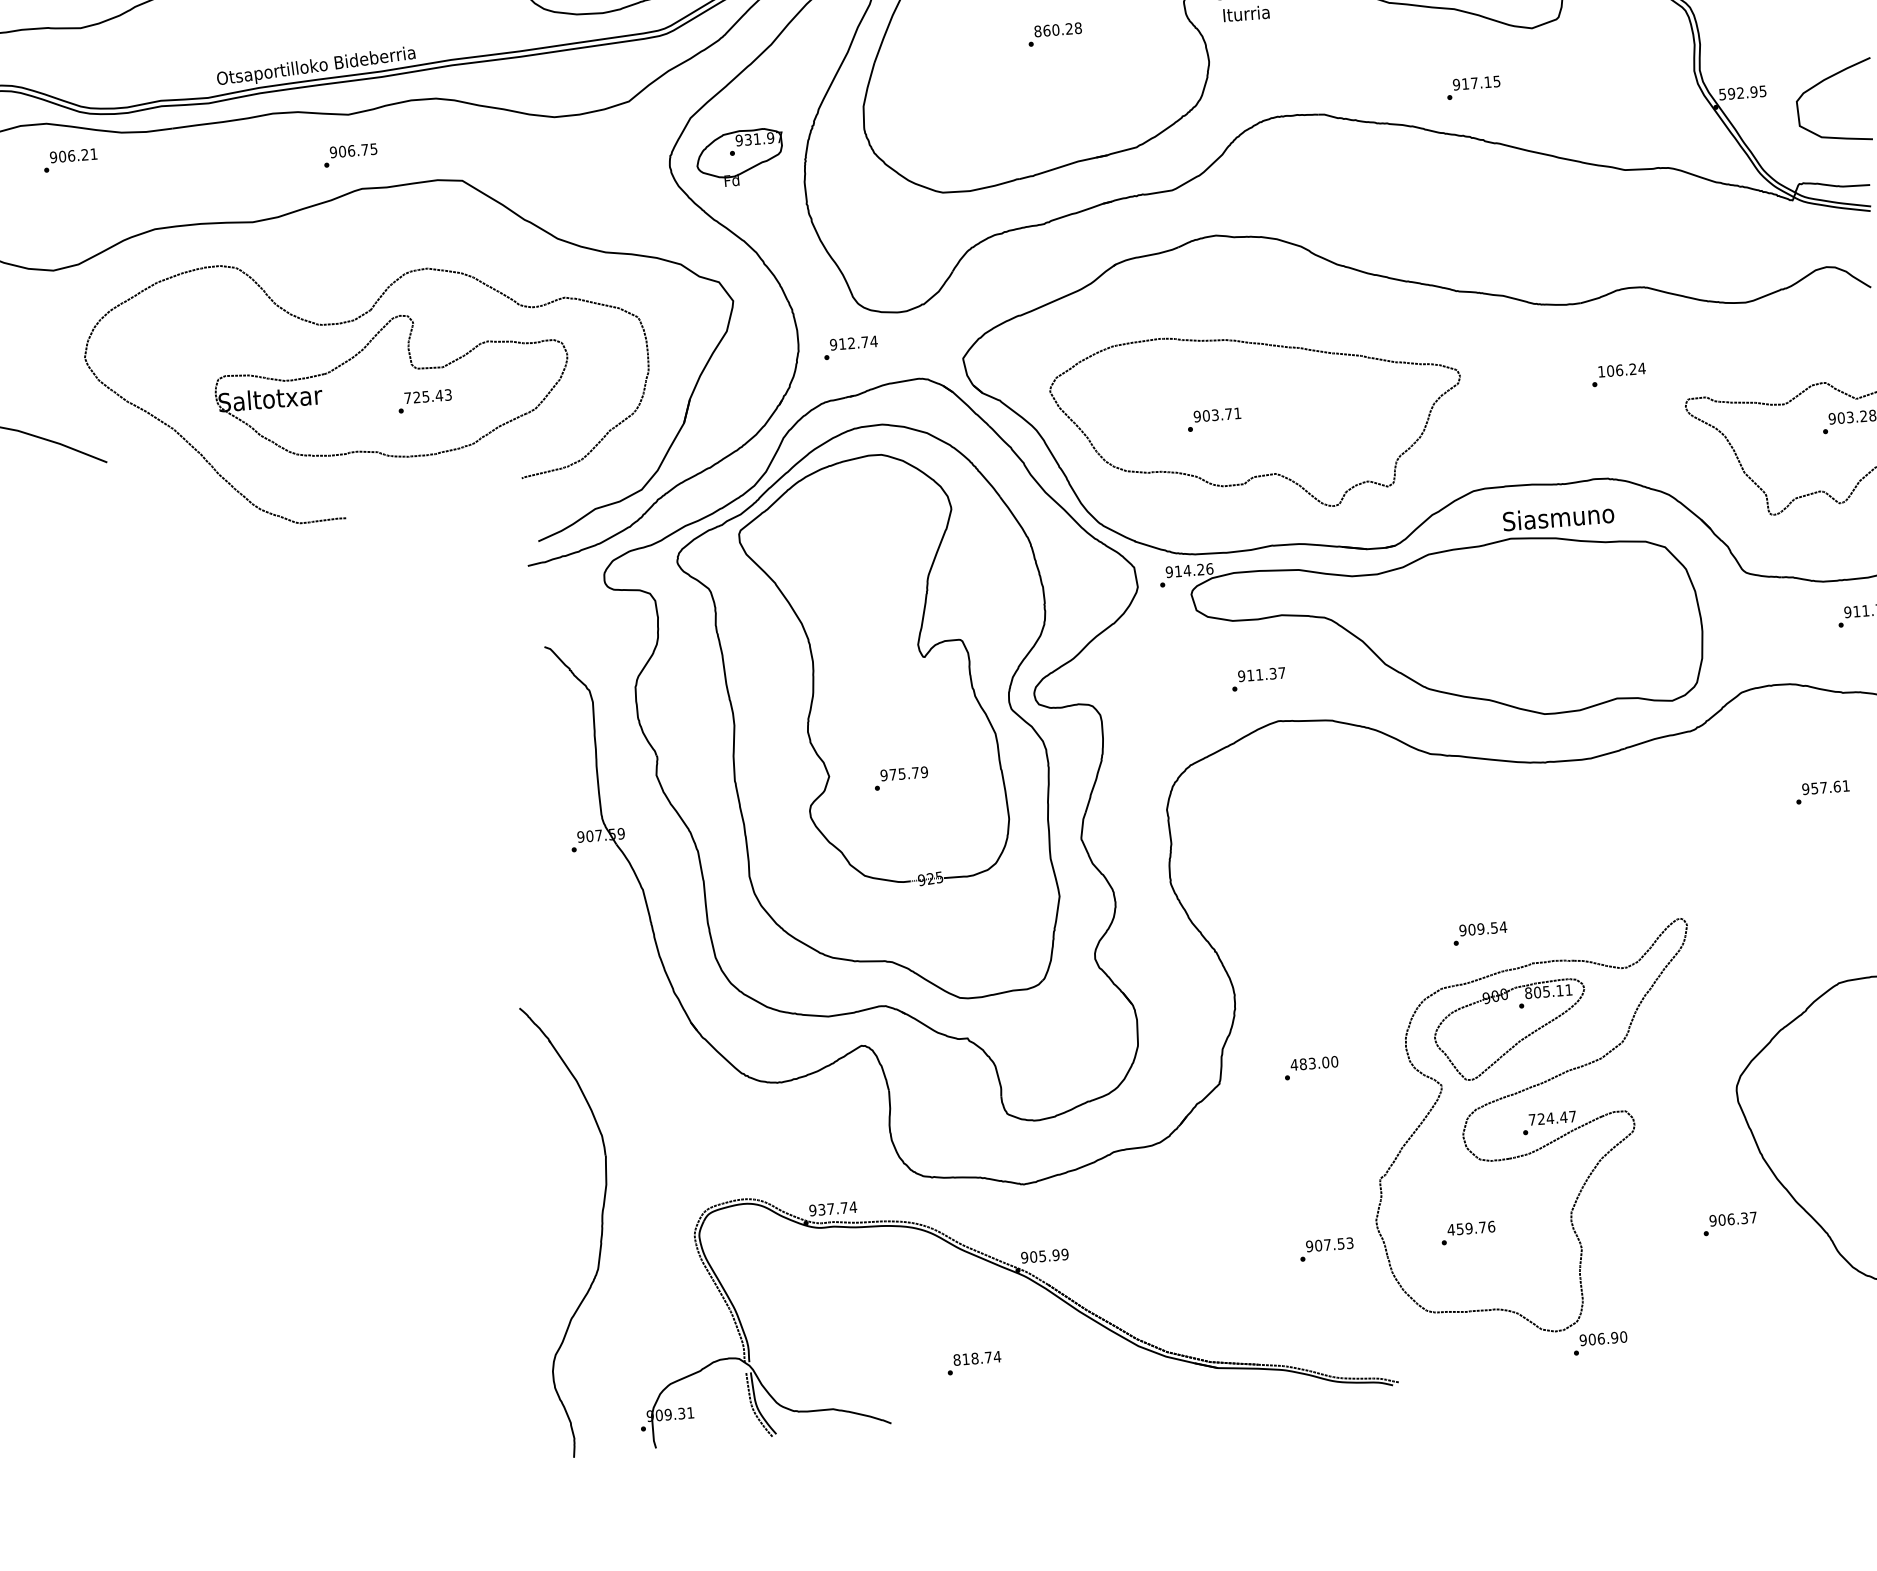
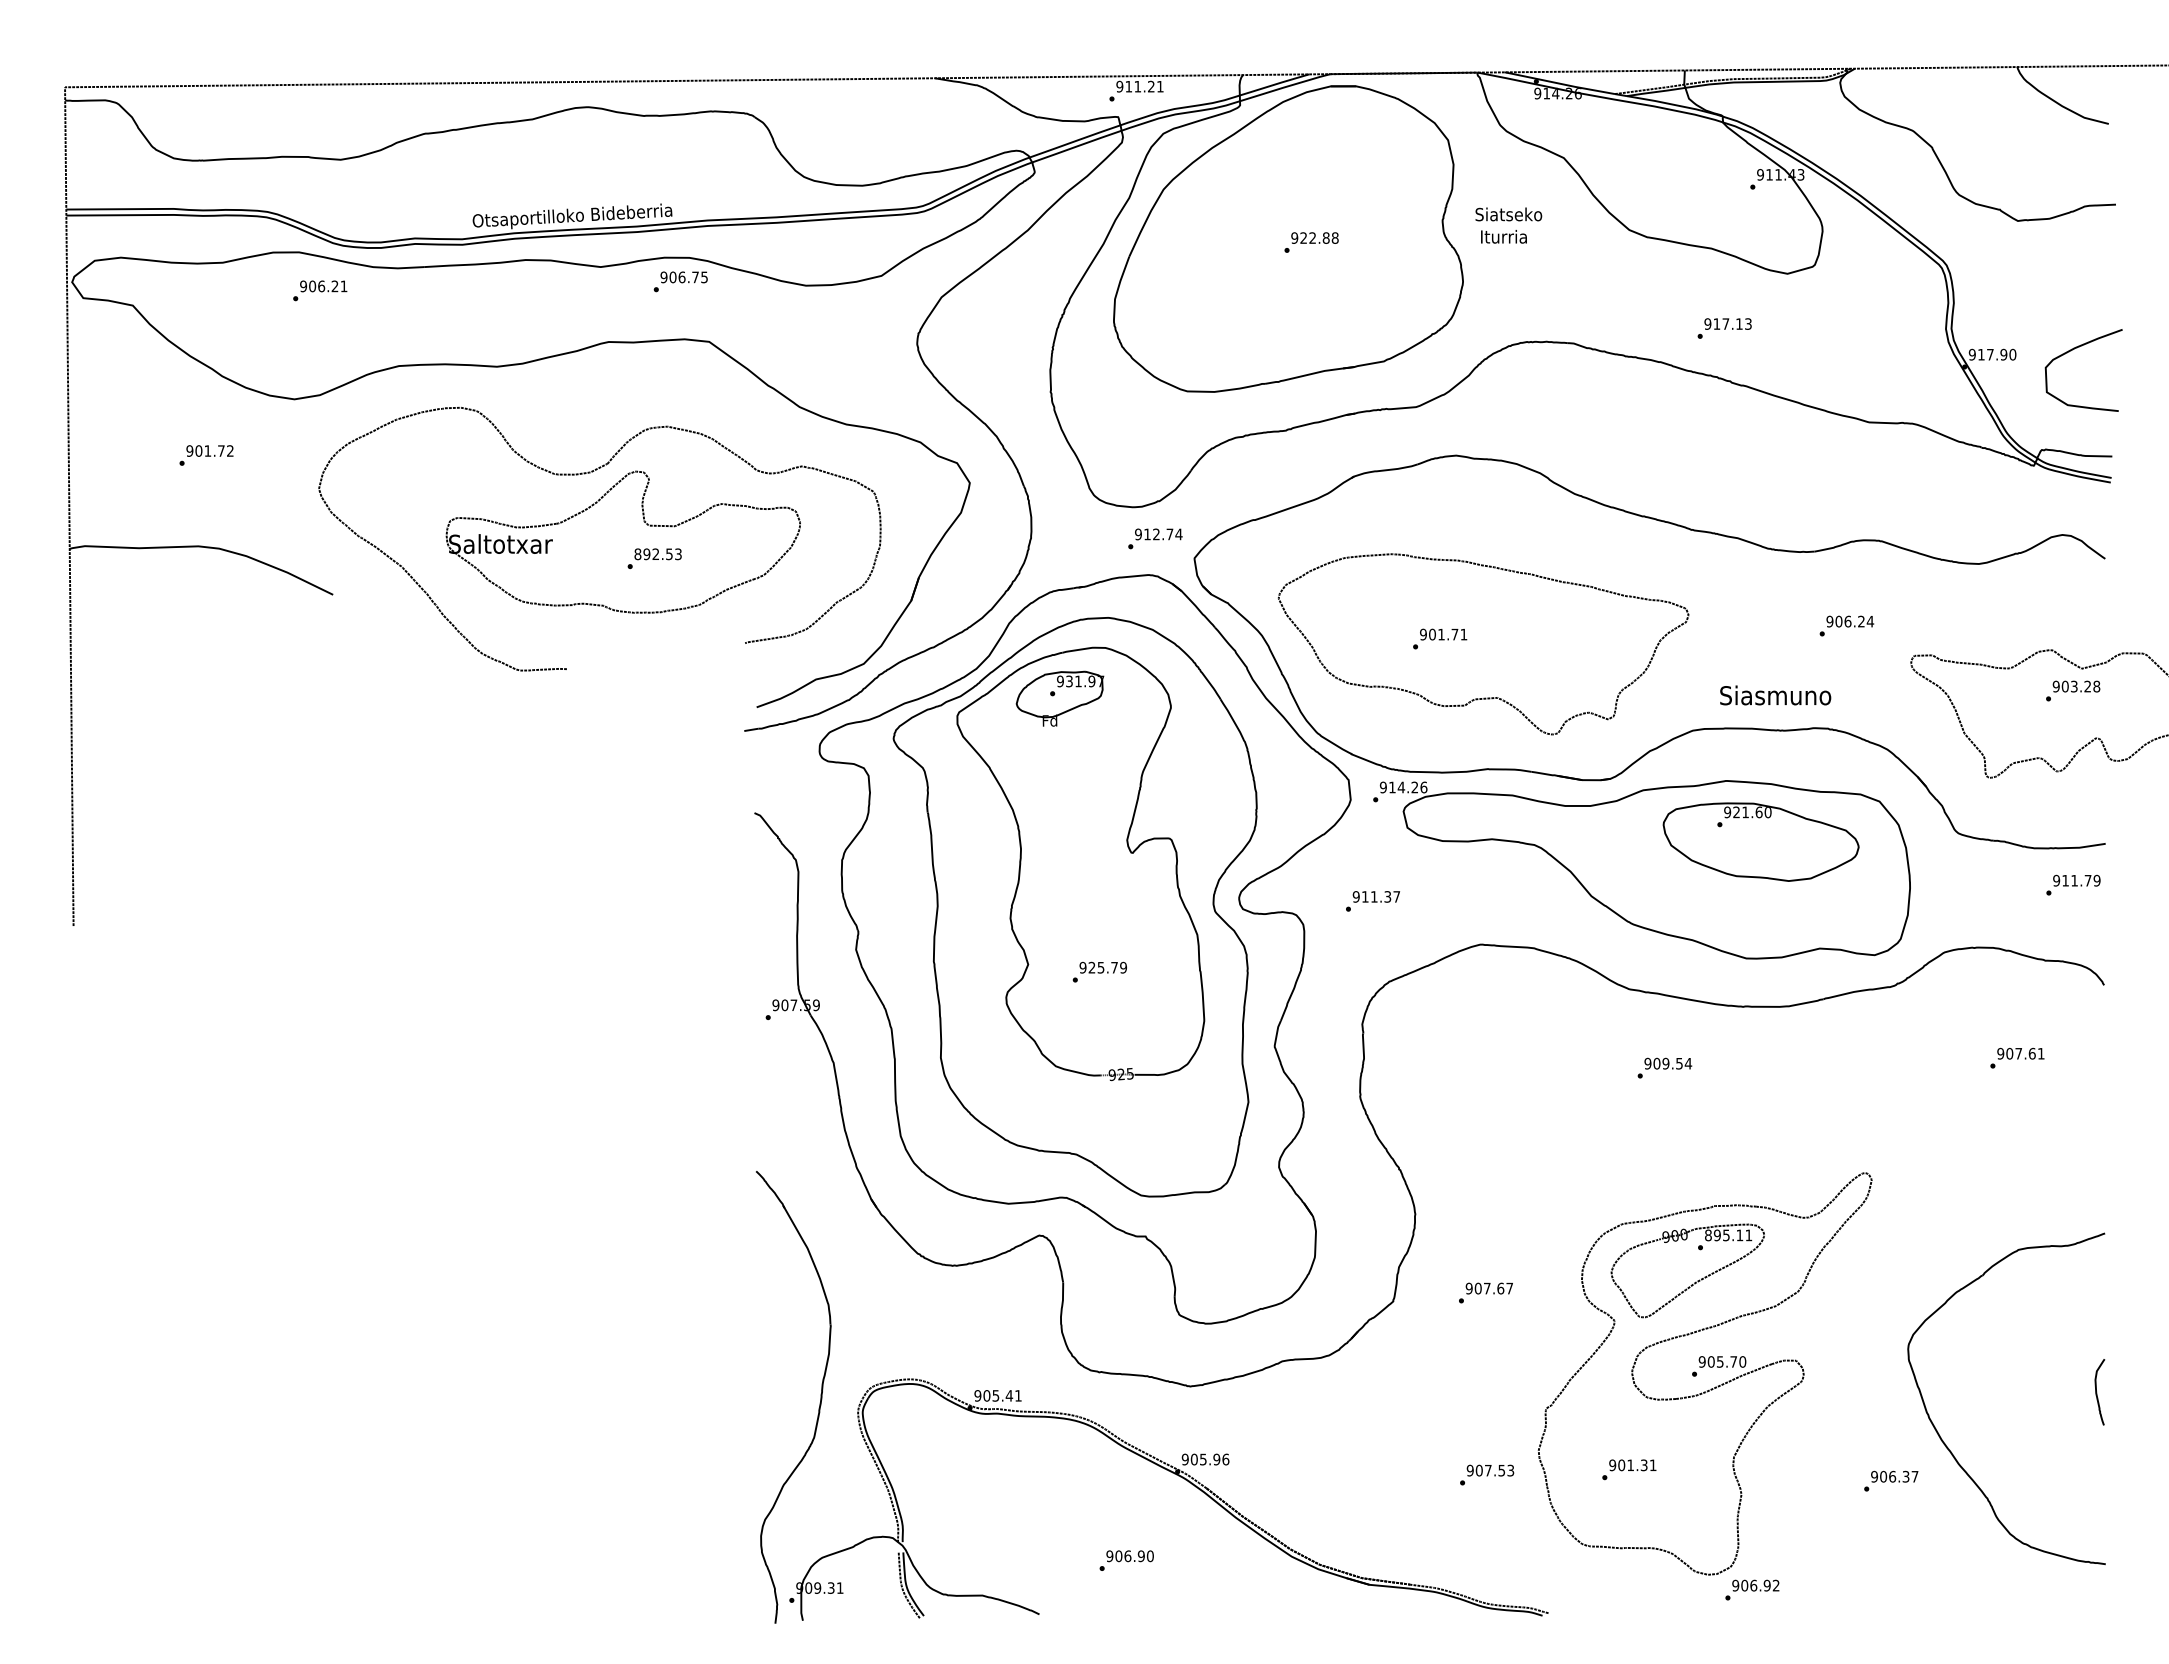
text: (1053, 29) -> (1310, 237), 860.28 -> 922.88
text: (1496, 80) -> (1748, 323), 917.15 -> 917.13
text: (1742, 92) -> (1992, 354), 592.95 -> 917.90
text: (350, 155) -> (680, 281), moved
part: (739, 157) -> (1059, 698), moved
text: (850, 347) -> (1155, 538), moved
text: (1601, 371) -> (1829, 621), 106.24 -> 906.24
text: (423, 397) -> (653, 554), 725.43 -> 892.53
text: (1215, 415) -> (1441, 634), 903.71 -> 901.71
text: (1558, 517) -> (1775, 695), moved
part: (1549, 596) -> (1760, 841), added
text: (1258, 679) -> (1372, 901), moved
text: (892, 774) -> (1091, 967), 975.79 -> 925.79
text: (1814, 788) -> (2009, 1053), 957.61 -> 907.61
text: (1479, 932) -> (1664, 1067), moved
text: (1536, 992) -> (1716, 1235), 805.11 -> 895.11
text: (1314, 1063) -> (1489, 1288), 483.00 -> 907.67
text: (1552, 1117) -> (1722, 1361), 724.47 -> 905.70
text: (837, 1208) -> (1002, 1395), 937.74 -> 905.41
text: (1470, 1228) -> (1632, 1465), 459.76 -> 901.31
part: (600, 1234) -> (819, 1403), moved
text: (1064, 1254) -> (1225, 1459), 905.99 -> 905.96
text: (1622, 1336) -> (1775, 1585), 906.90 -> 906.92
text: (977, 1358) -> (1130, 1556), 818.74 -> 906.90

